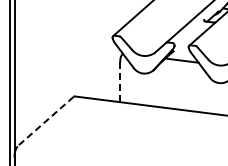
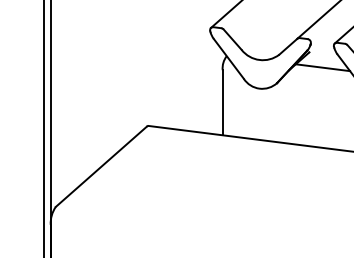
line: (120, 81) -> (223, 101), dashed -> solid
line: (45, 121) -> (101, 166), dashed -> solid

